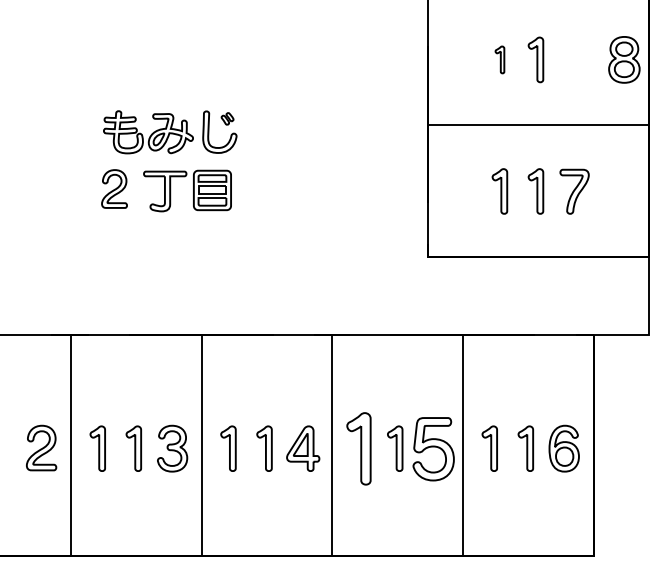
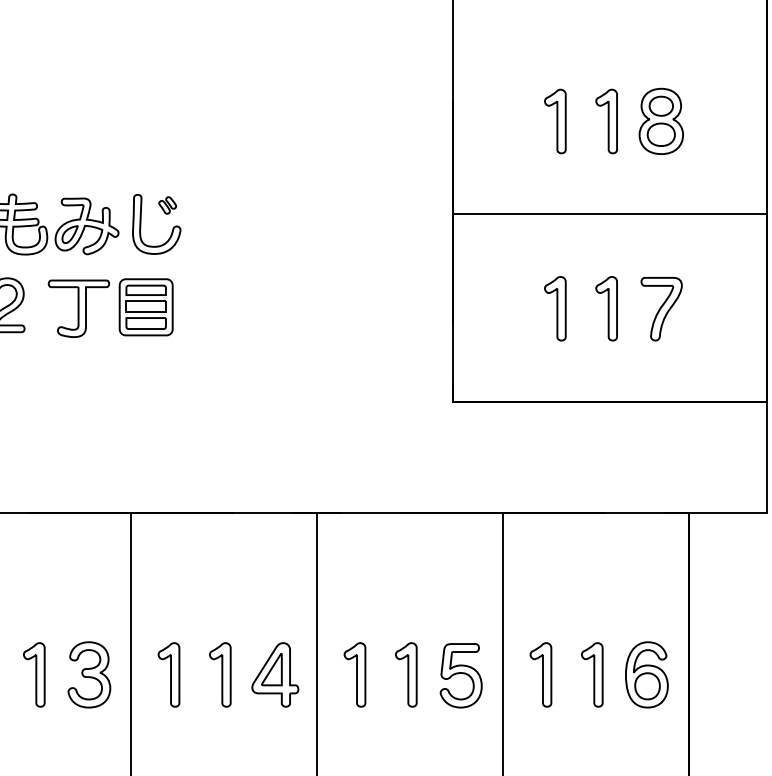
part: (499, 59) -> (554, 120), size x1.67
part: (624, 59) -> (661, 120), moved
part: (359, 448) -> (355, 674), size x0.62
part: (433, 449) -> (460, 676), size x0.71

